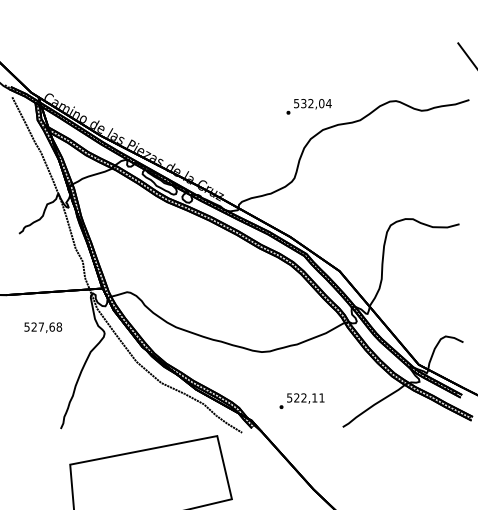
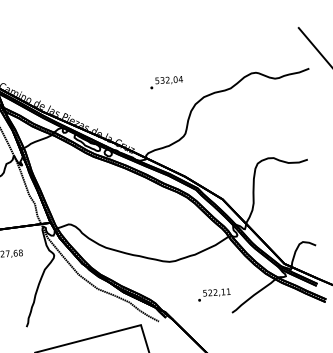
text: (308, 106) -> (166, 82), moved
text: (301, 400) -> (213, 294), moved

